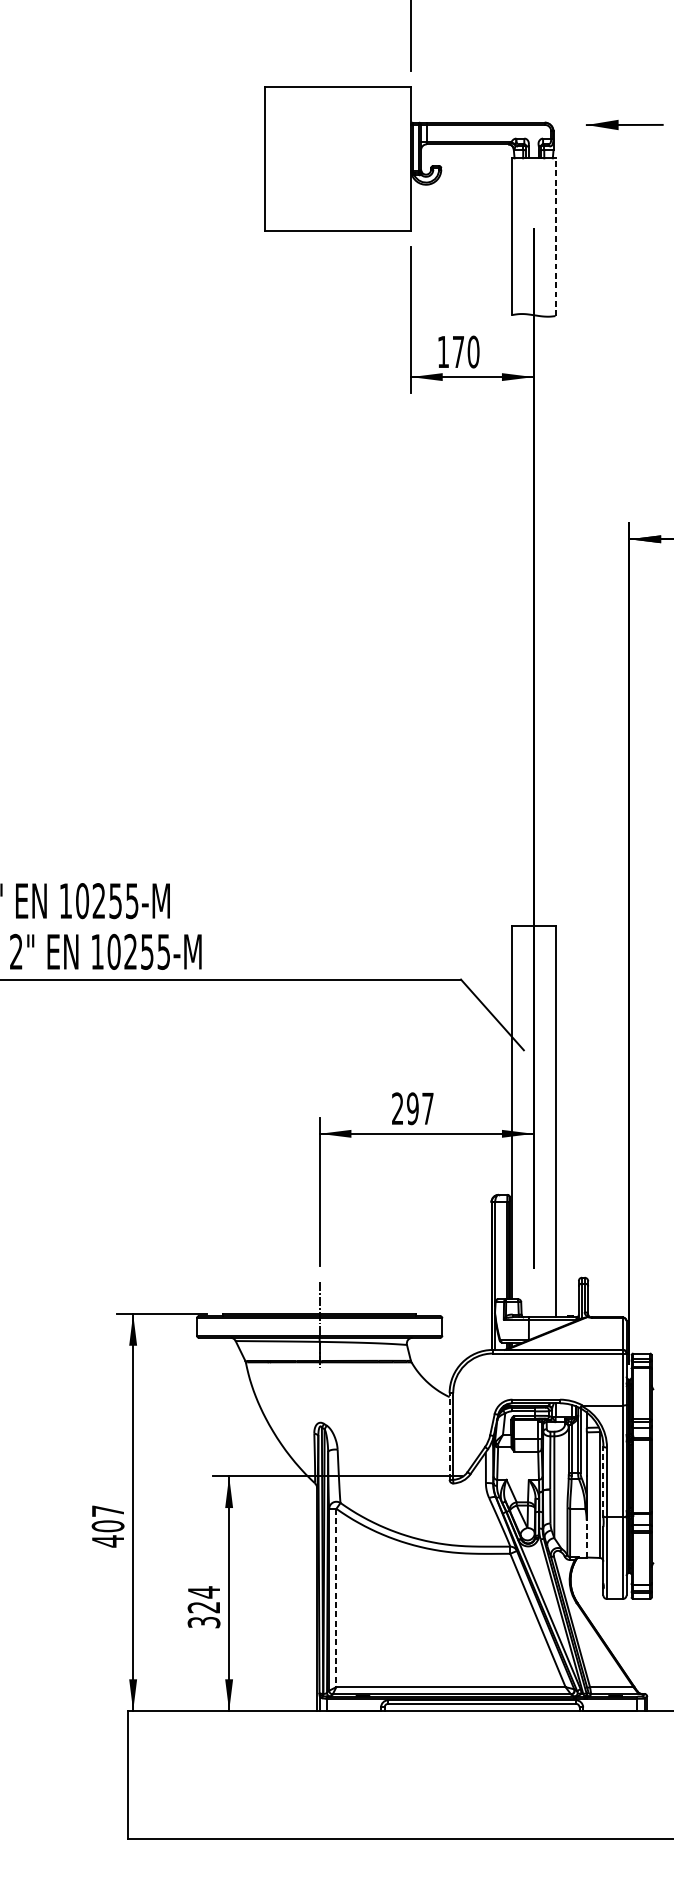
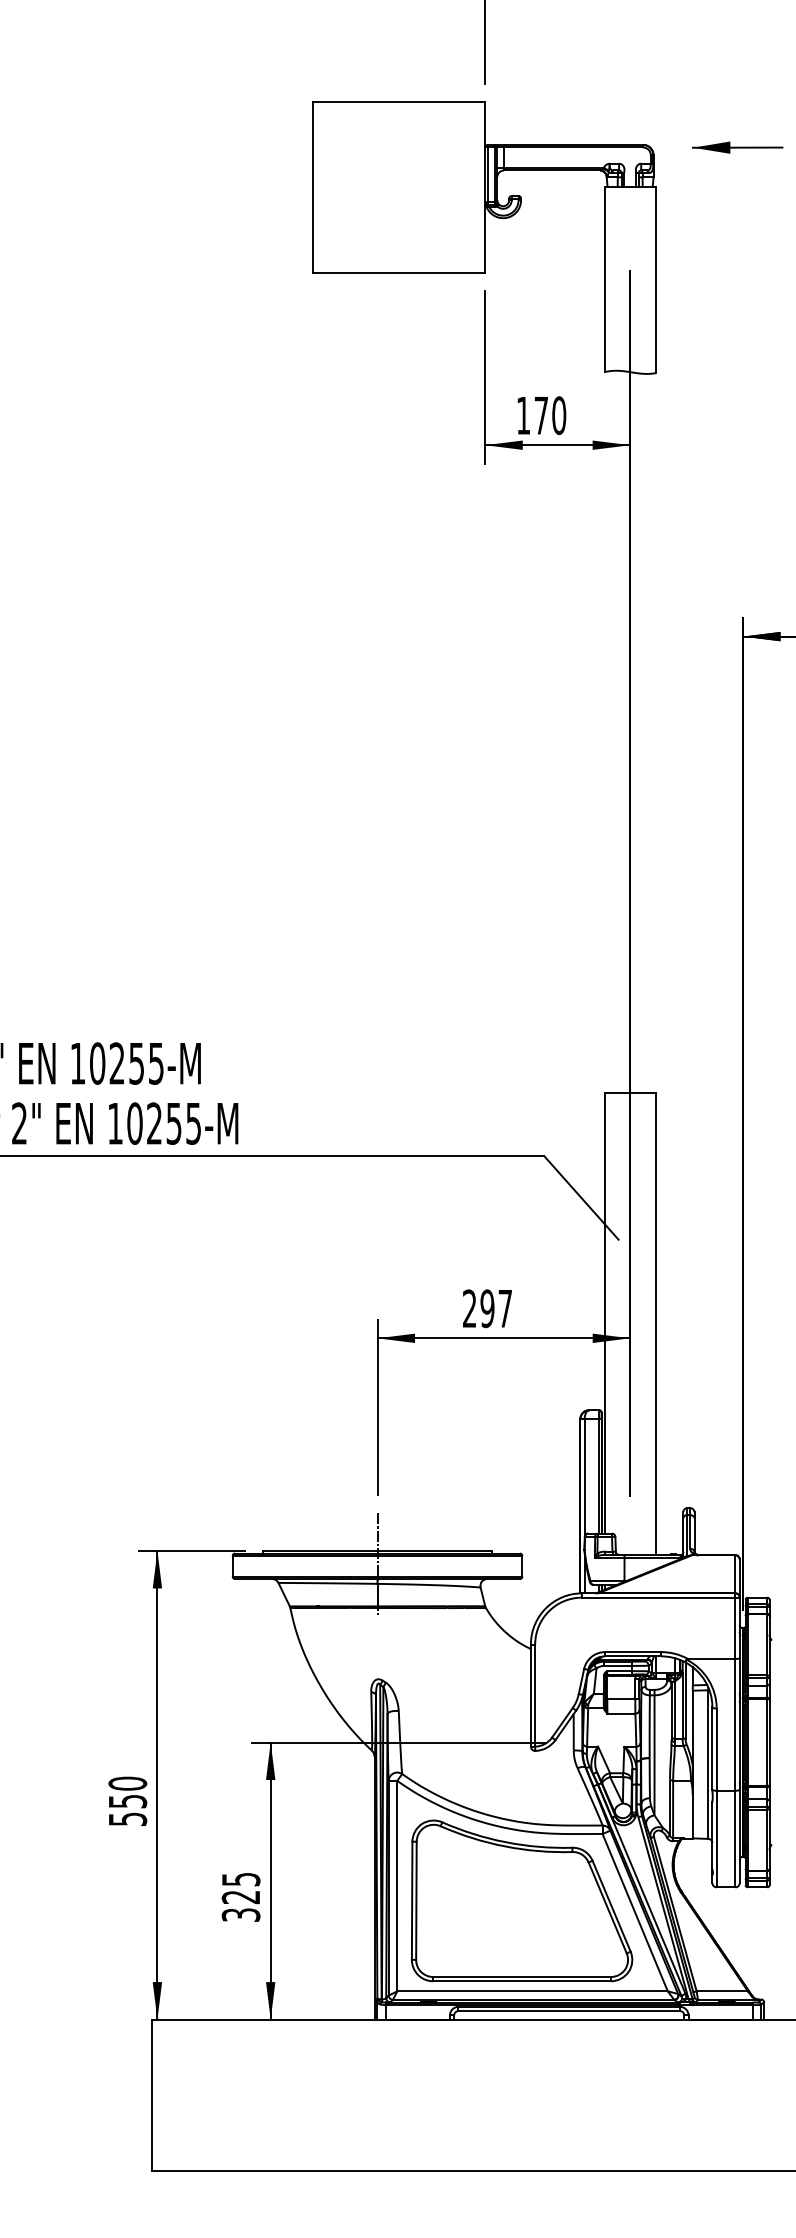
line: (555, 236) -> (655, 279), dashed -> solid
line: (449, 1436) -> (530, 1695), dashed -> solid
line: (603, 1480) -> (712, 1747), dashed -> solid
text: (107, 1526) -> (127, 1801), 407 -> 550
line: (586, 1538) -> (692, 1816), dashed -> solid
text: (204, 1592) -> (241, 1879), 324 -> 325
line: (336, 1598) -> (397, 1886), dashed -> solid
part: (441, 1610) -> (521, 1900), added

